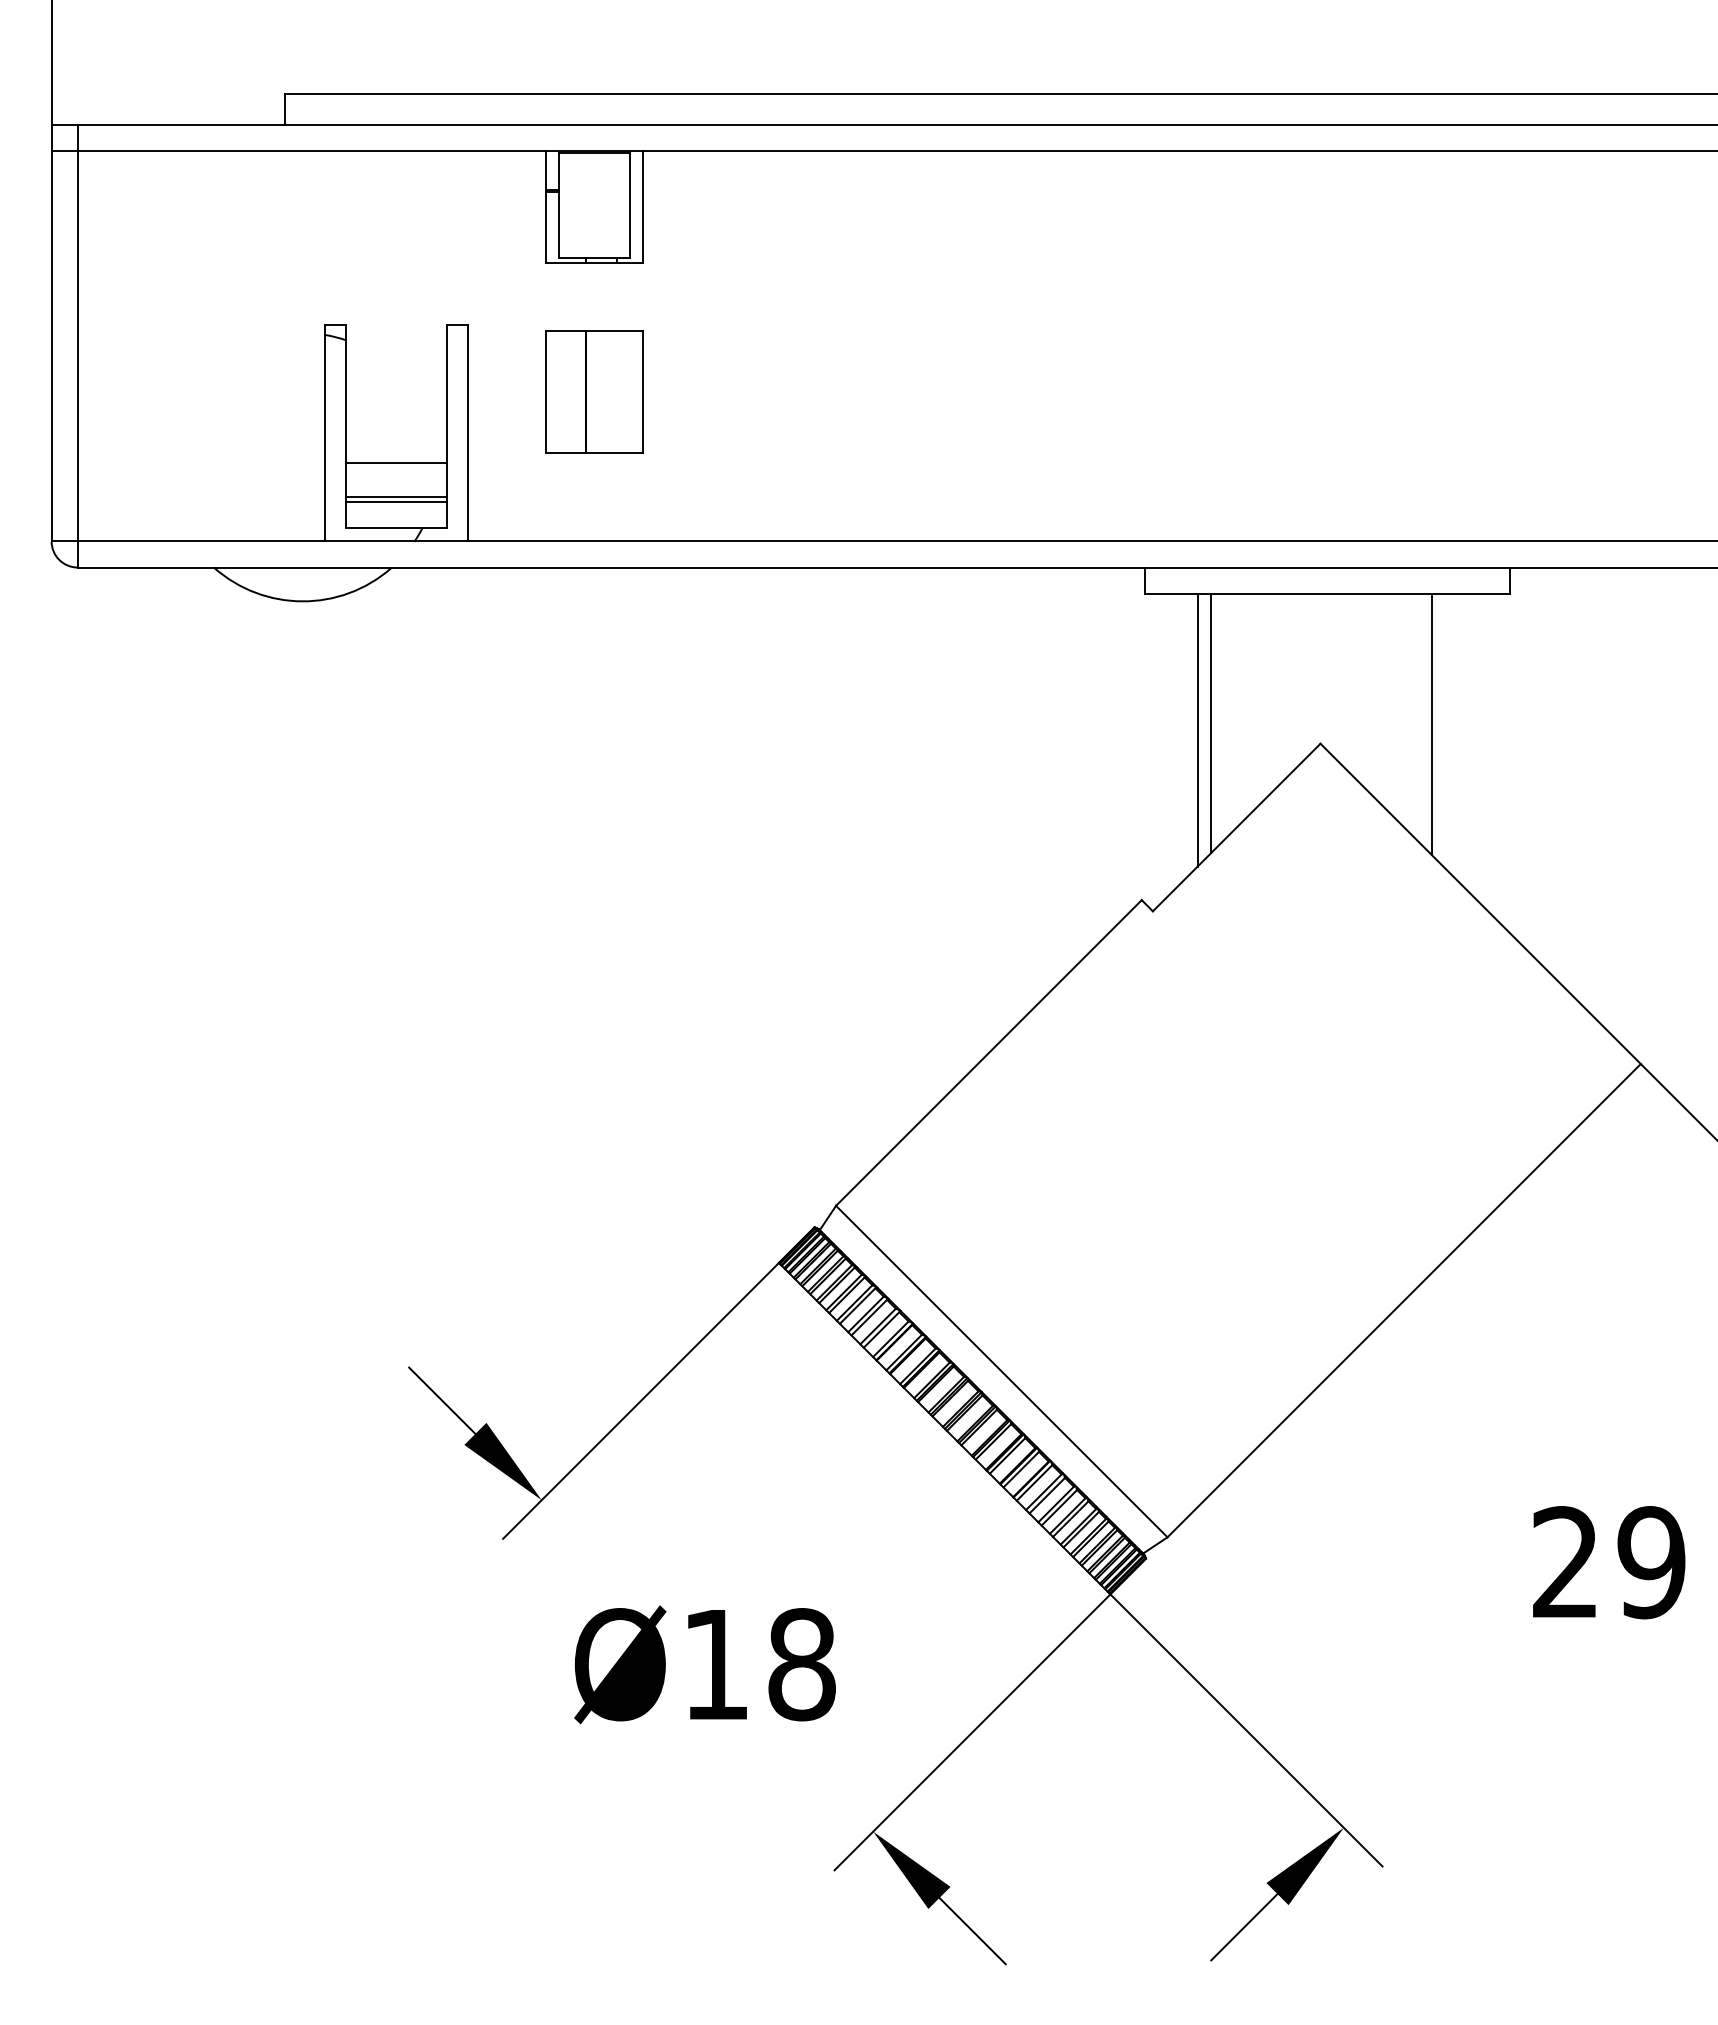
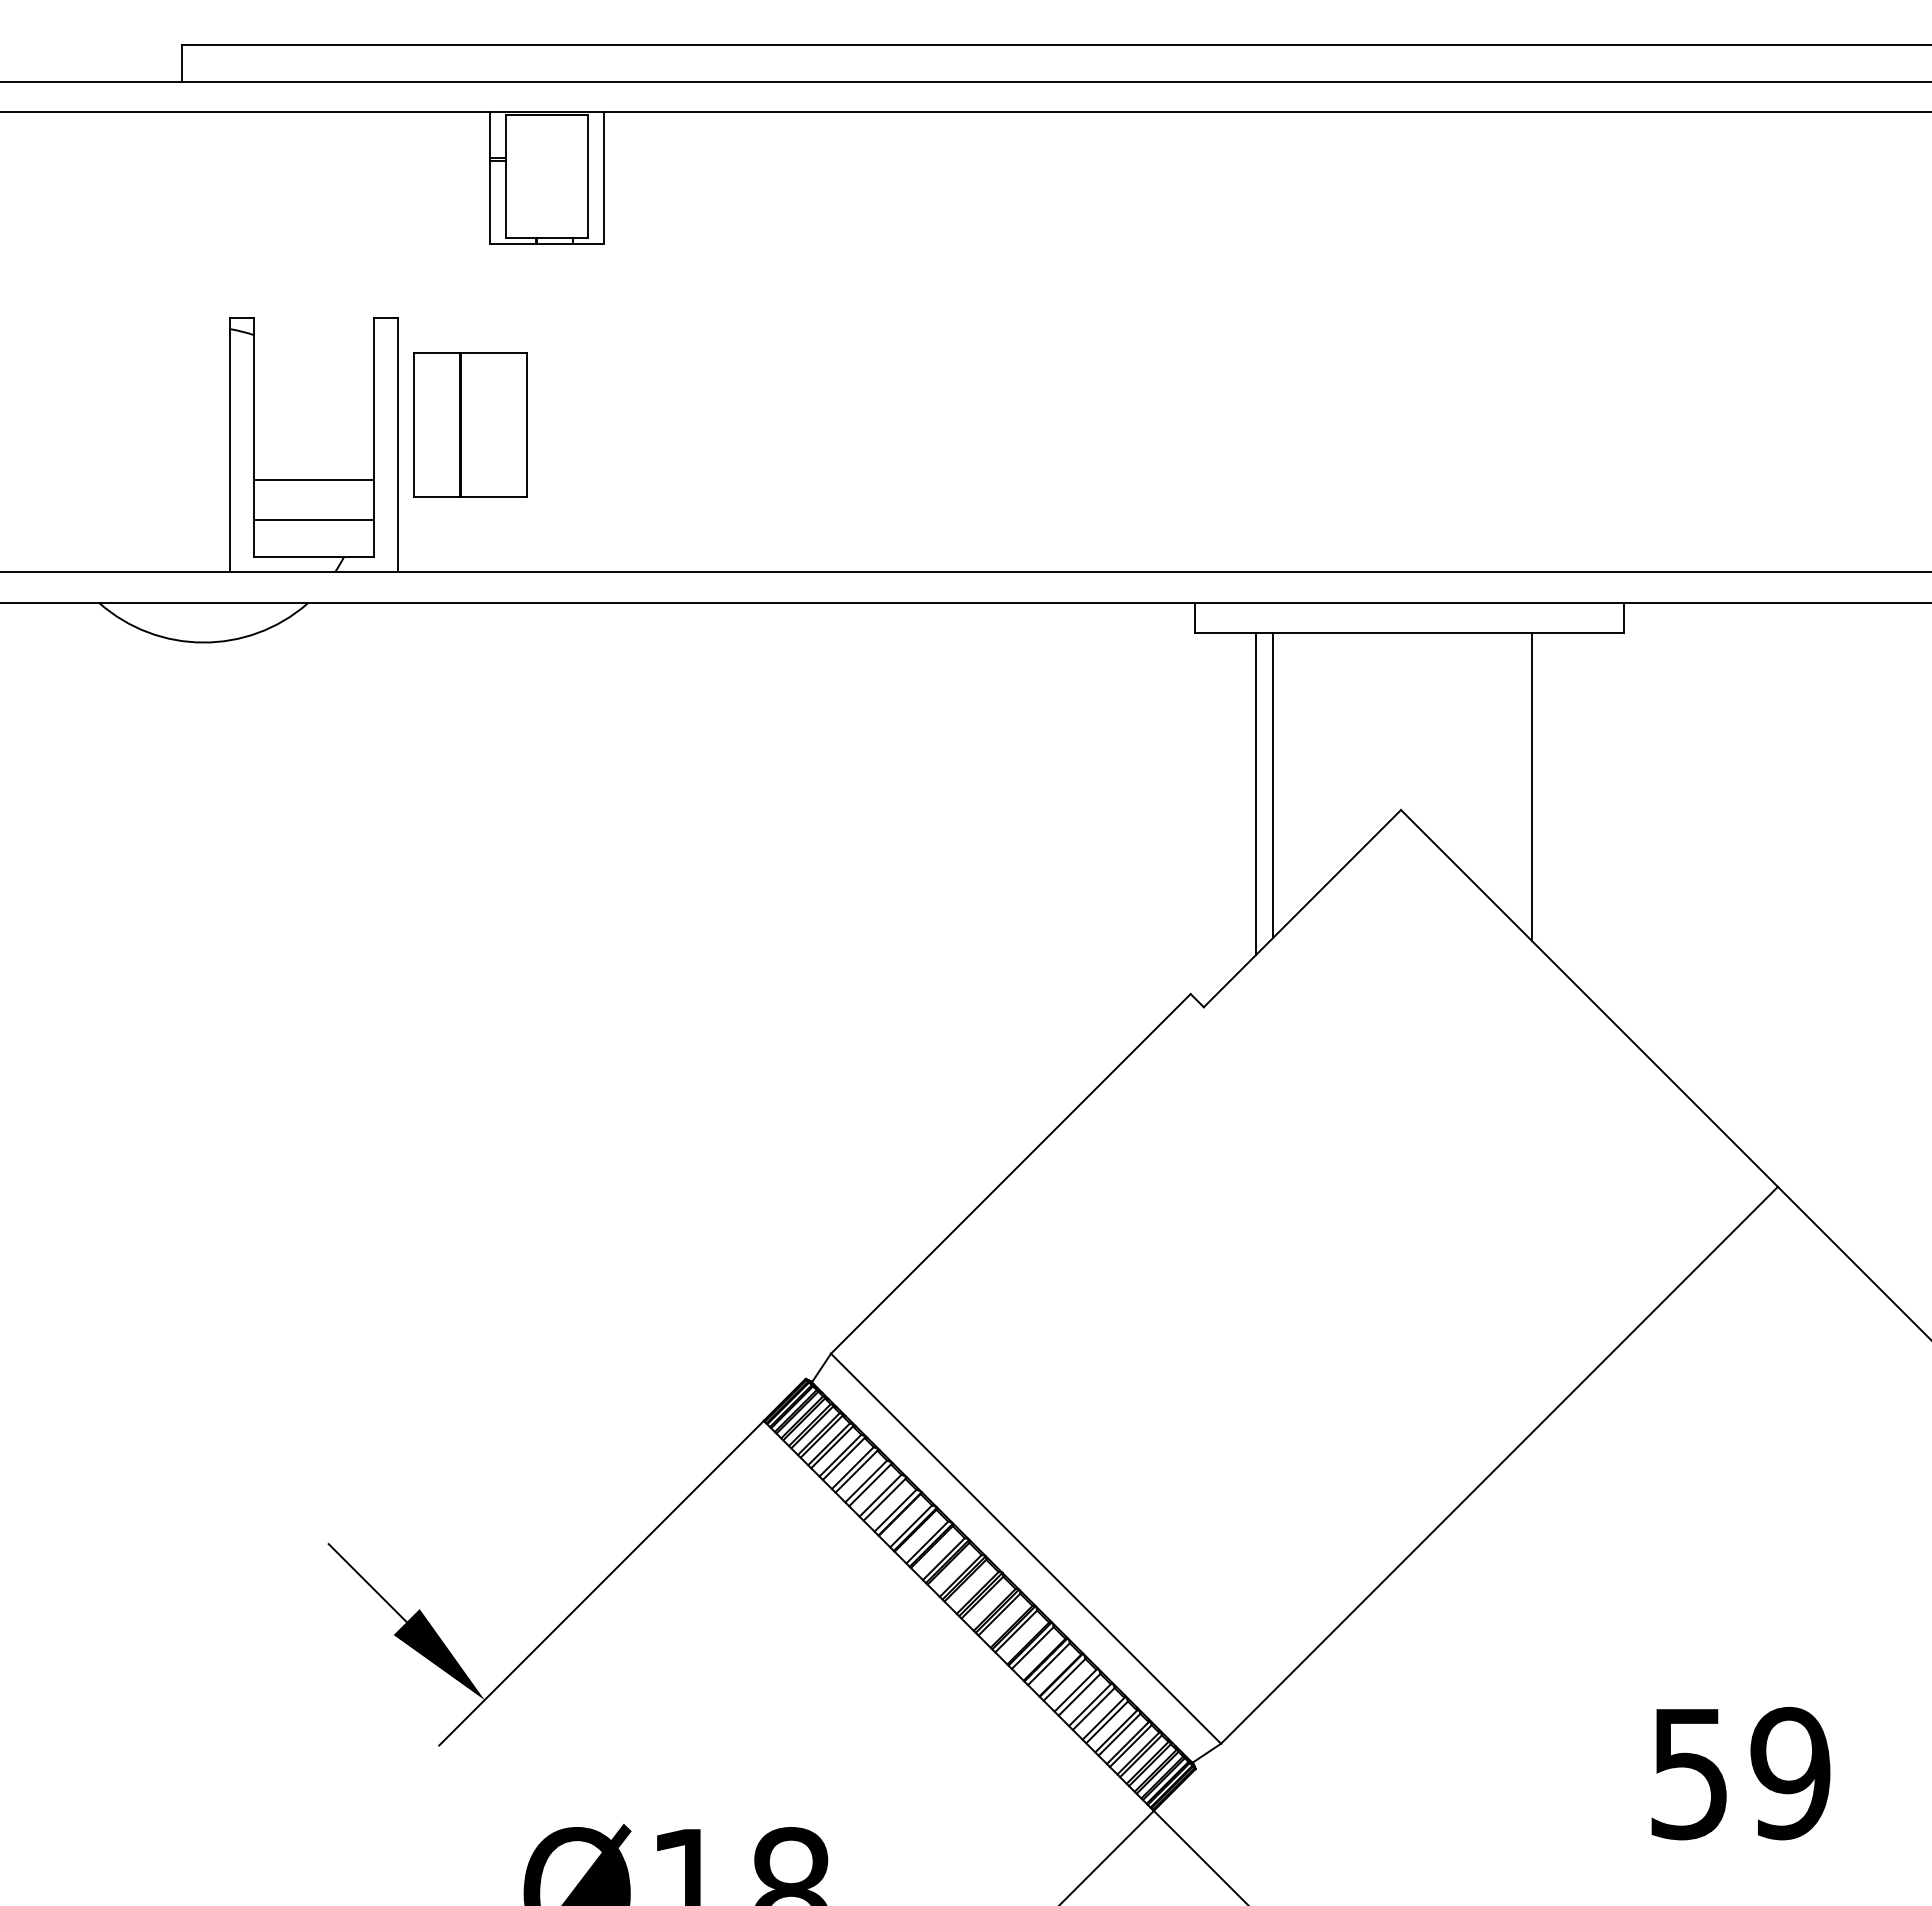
part: (594, 391) -> (470, 425), moved
line: (396, 502) -> (313, 526), removed
text: (1565, 1562) -> (1689, 1773), 29 -> 59

